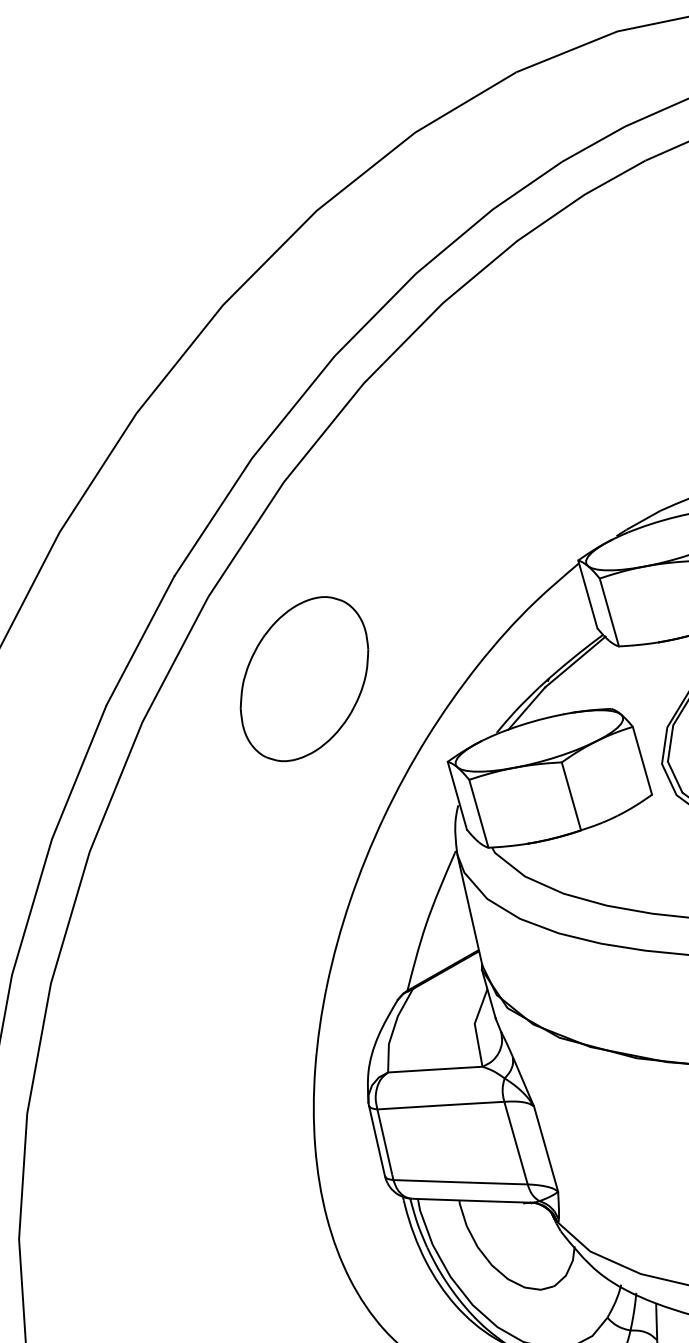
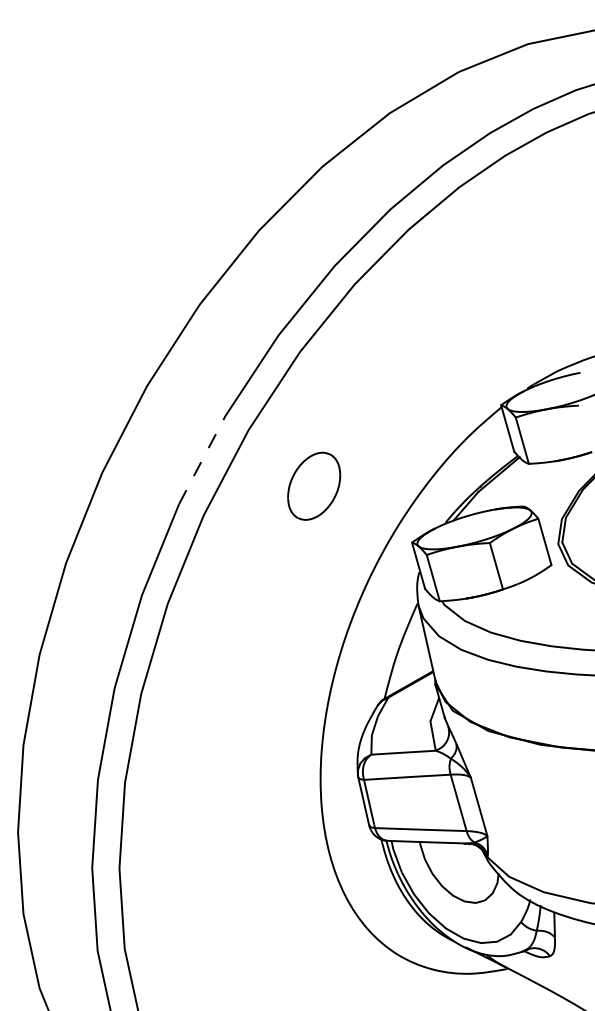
line: (140, 641) -> (202, 460), solid -> dashed
part: (303, 679) -> (313, 486), size x0.6

